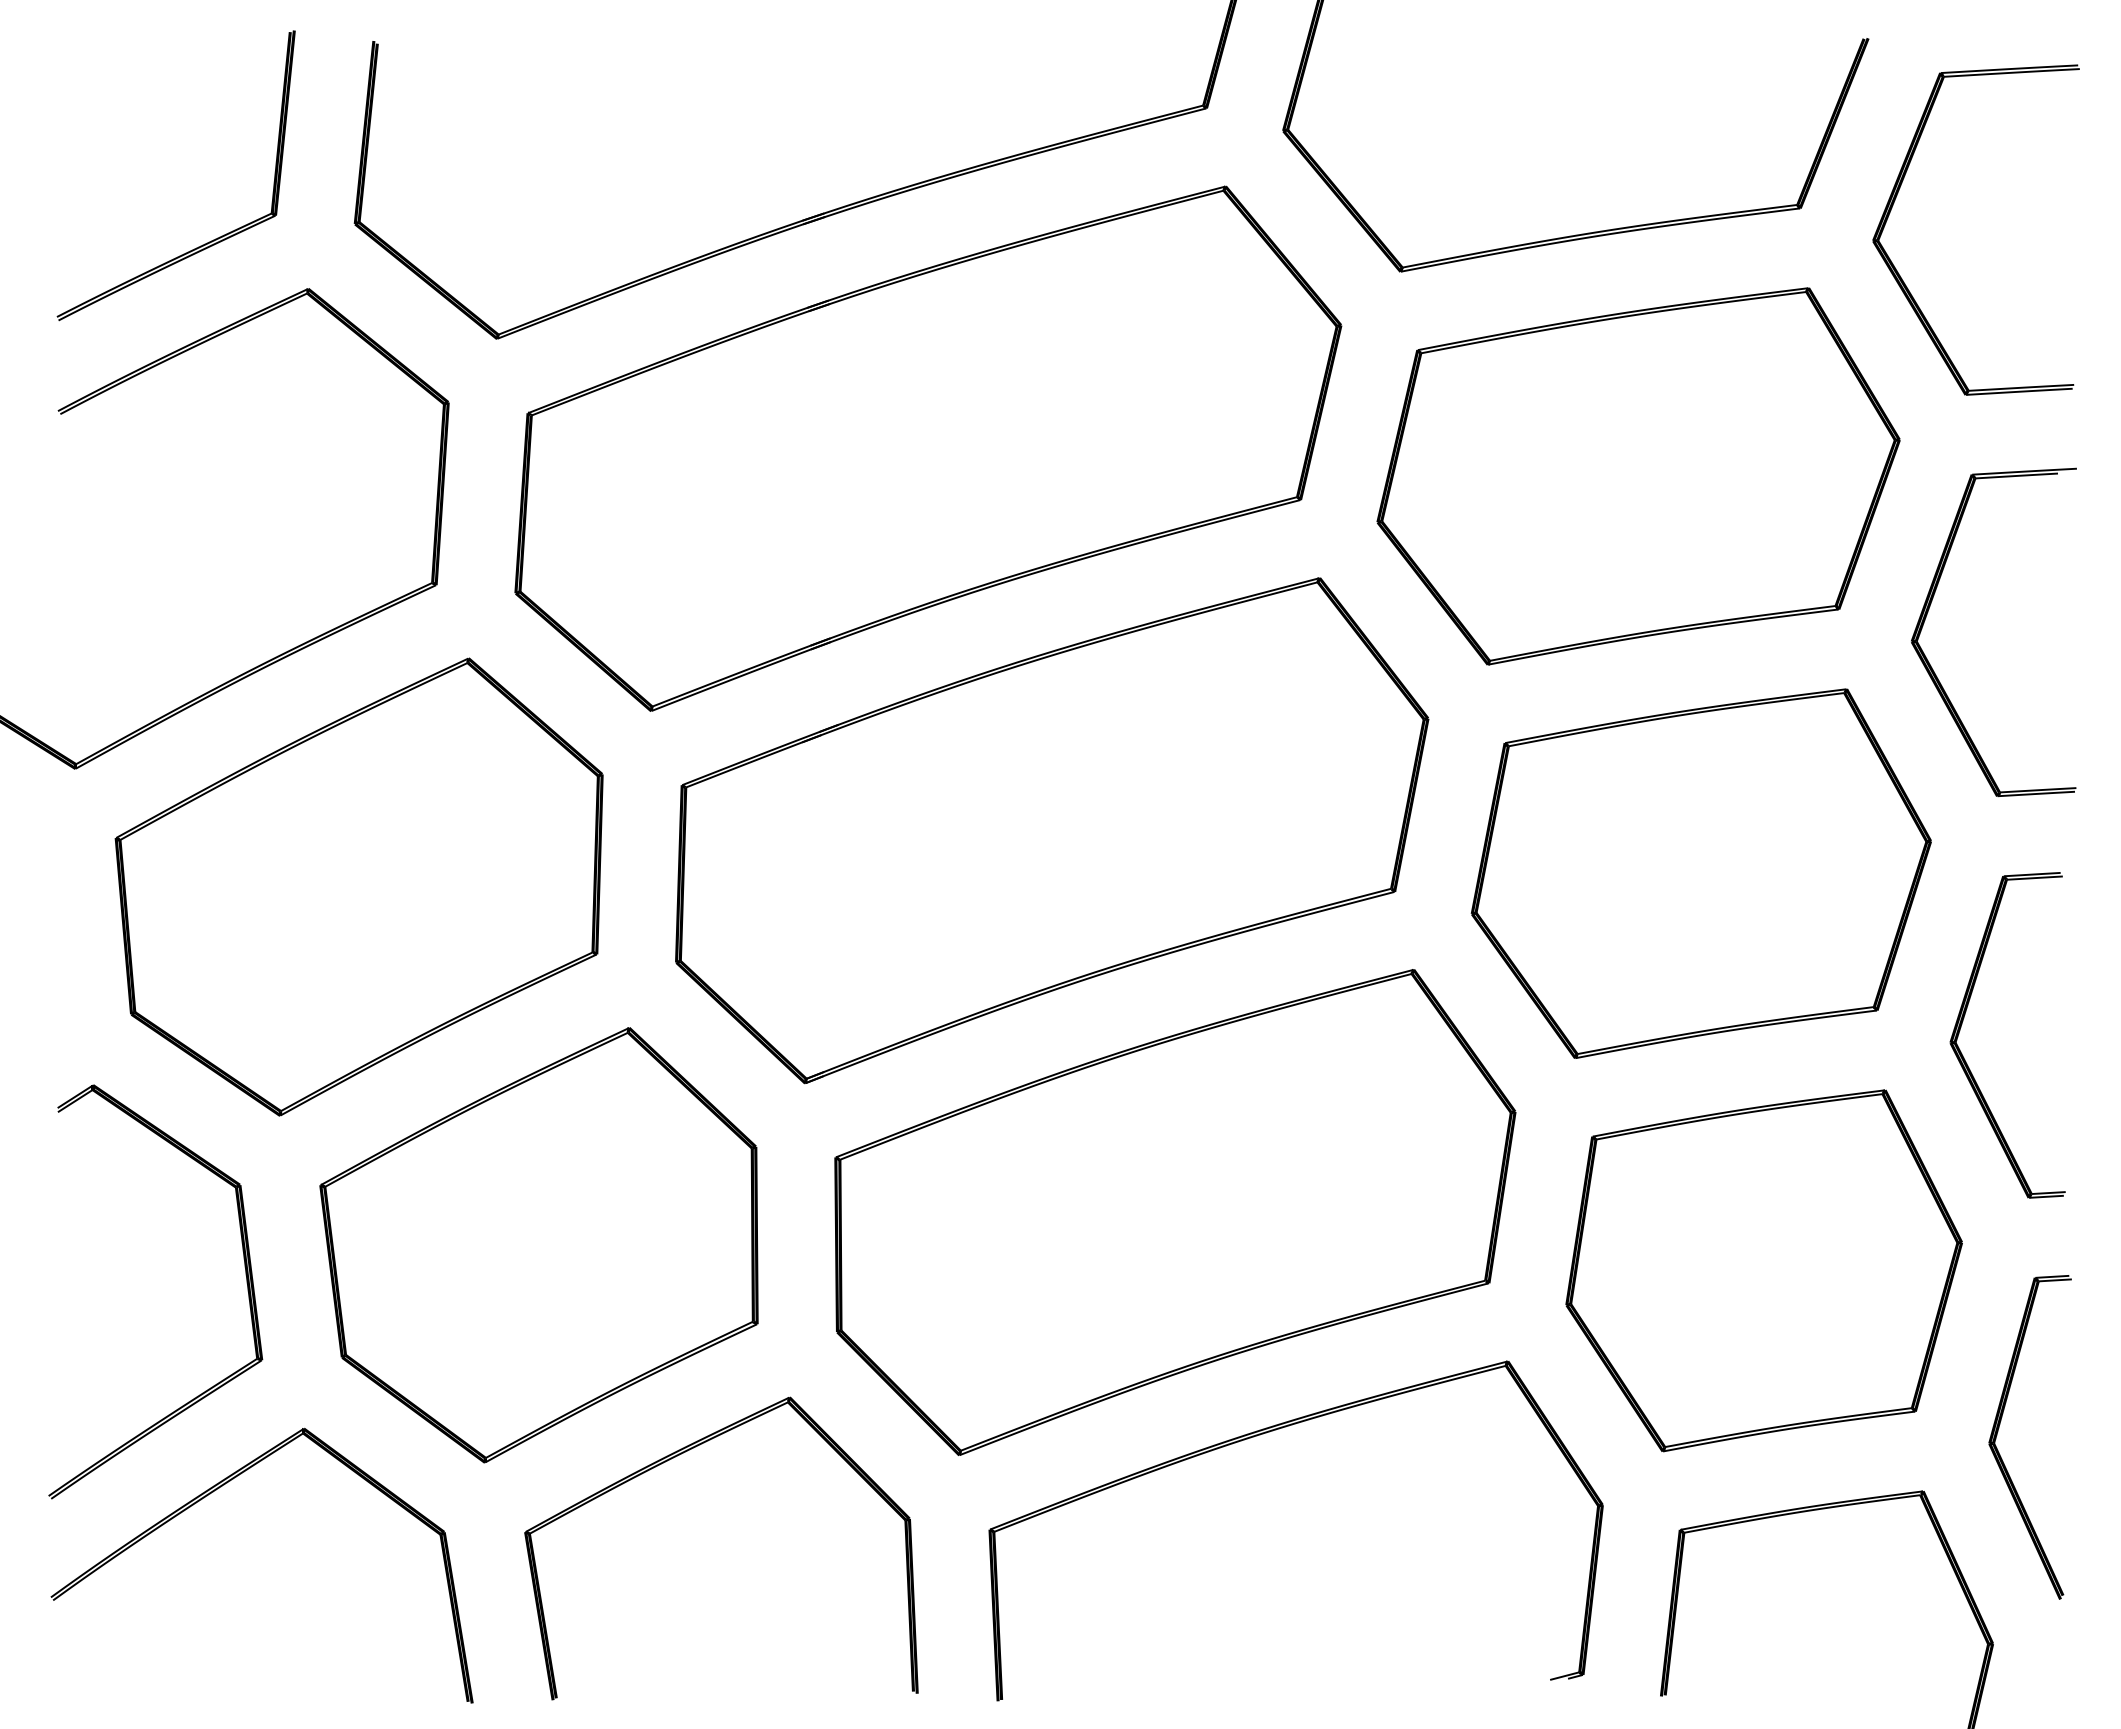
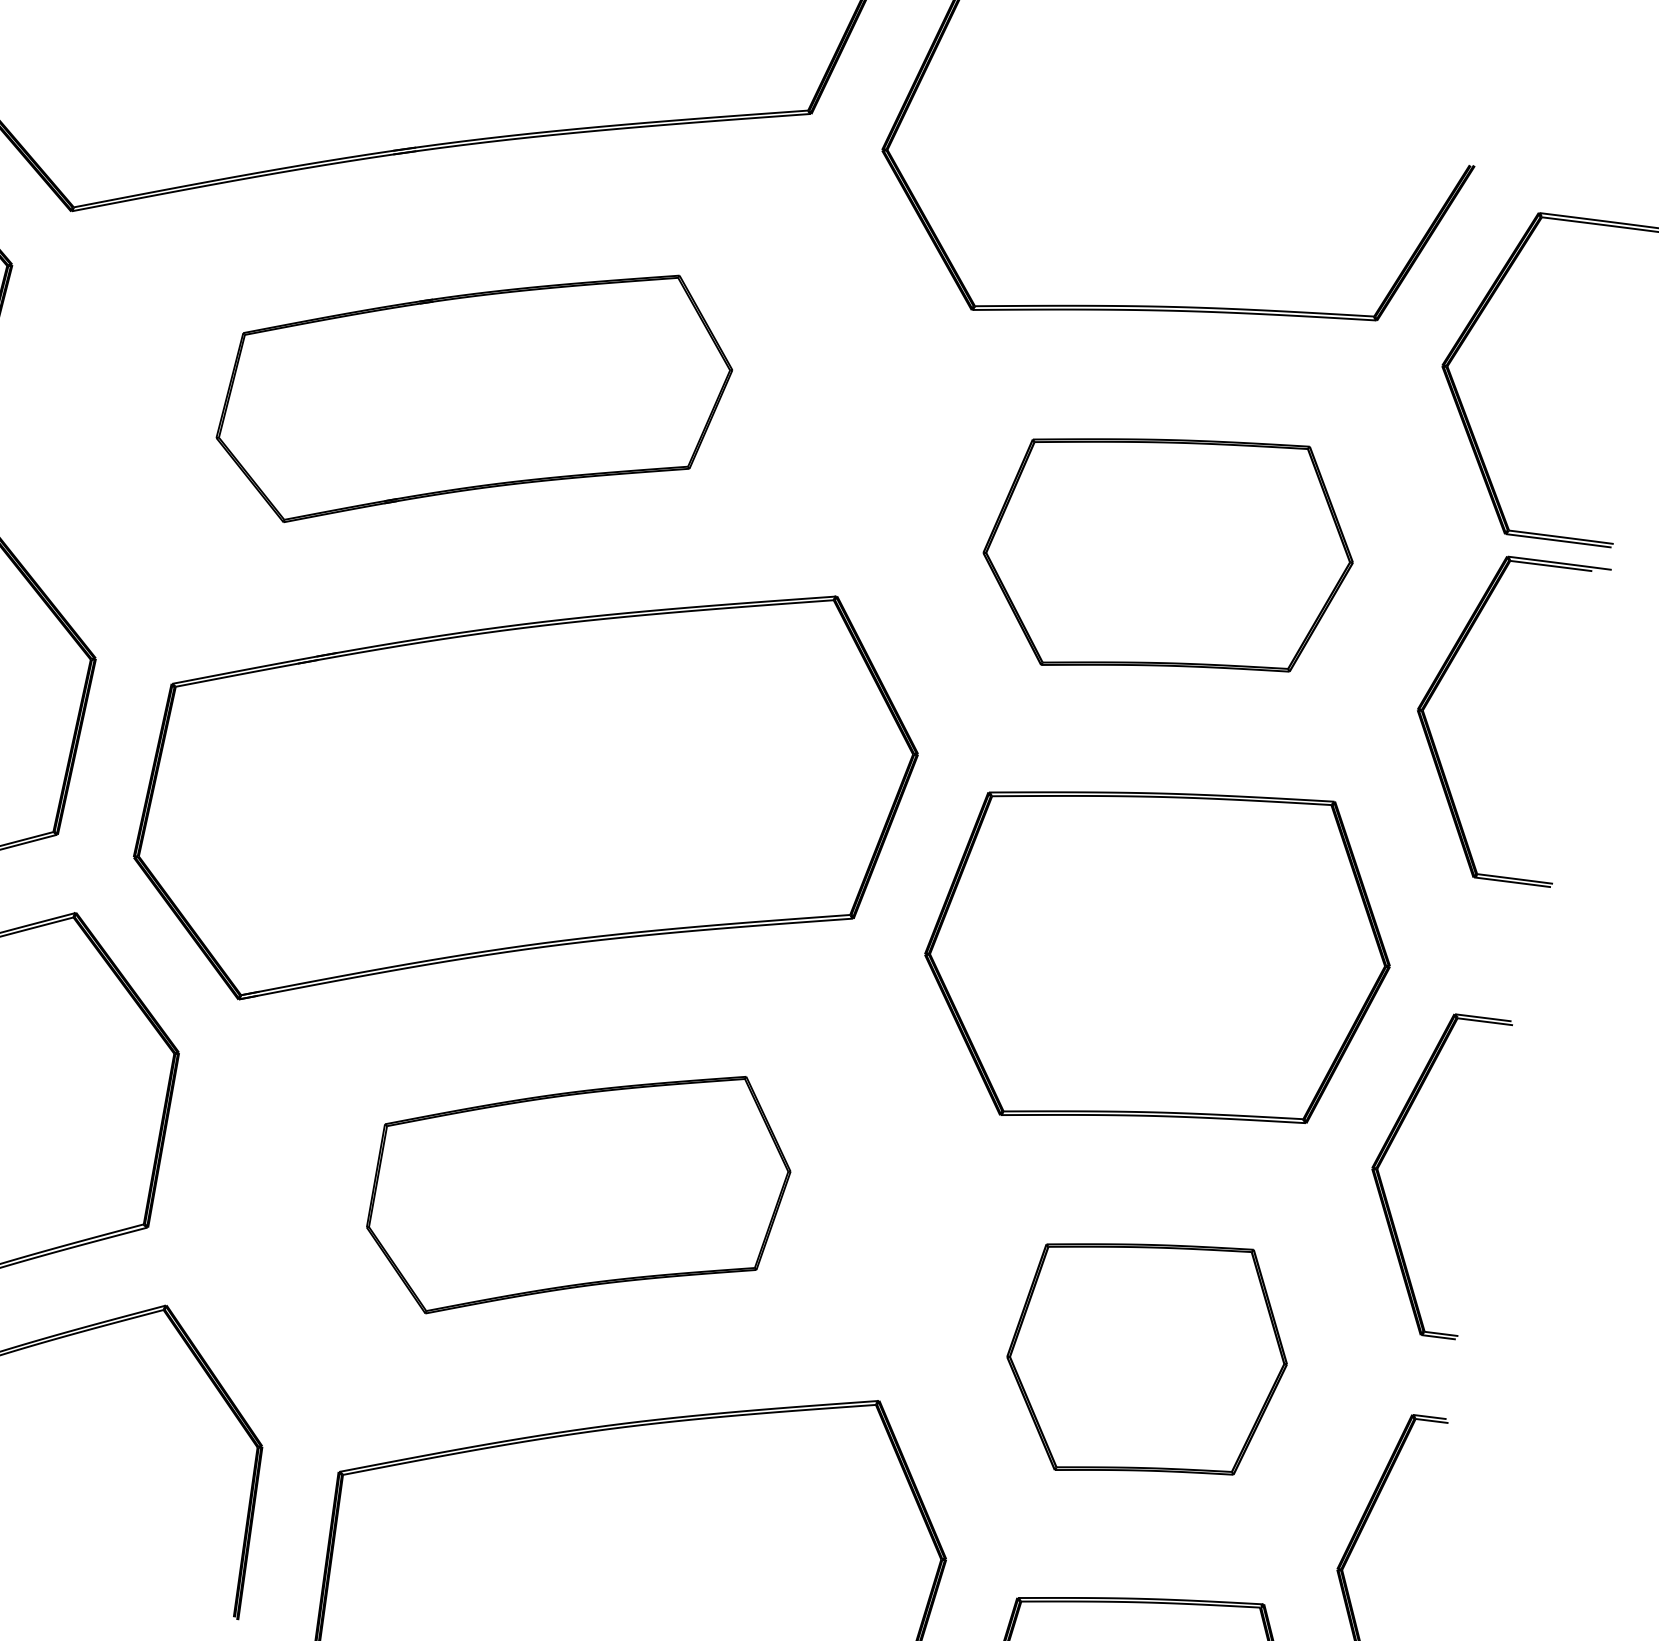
part: (928, 448) -> (475, 397), size x0.6
part: (1638, 476) -> (1168, 554), size x0.7
part: (1929, 609) -> (1441, 681), moved
part: (1175, 1212) -> (579, 1193), size x0.6
part: (1763, 1270) -> (1146, 1358), size x0.7

